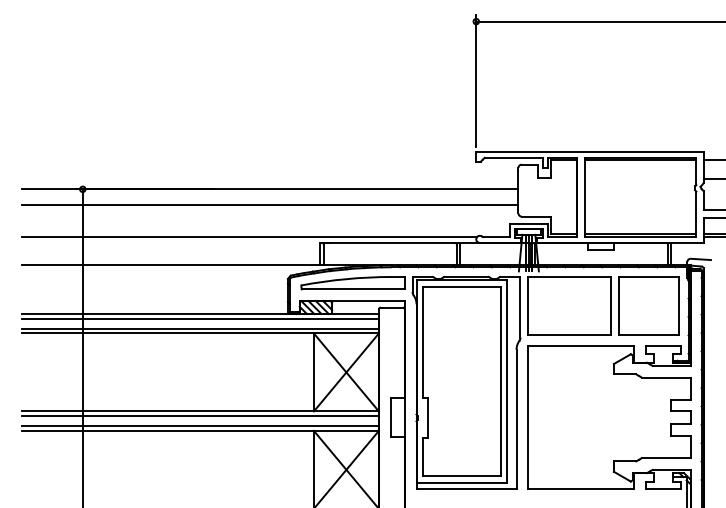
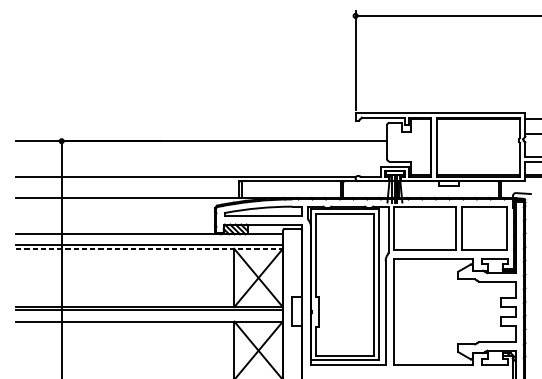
line: (269, 204) -> (201, 152), removed
line: (199, 318) -> (148, 237), removed
line: (200, 333) -> (149, 248), solid -> dashed
line: (199, 426) -> (148, 318), removed

